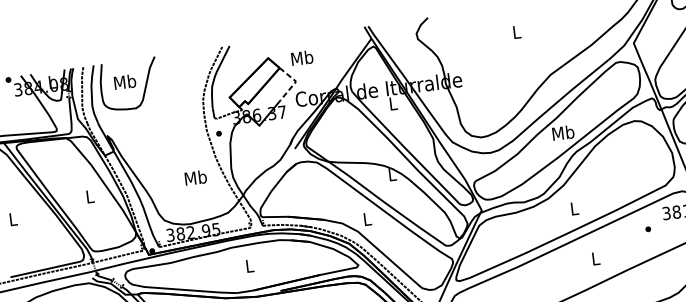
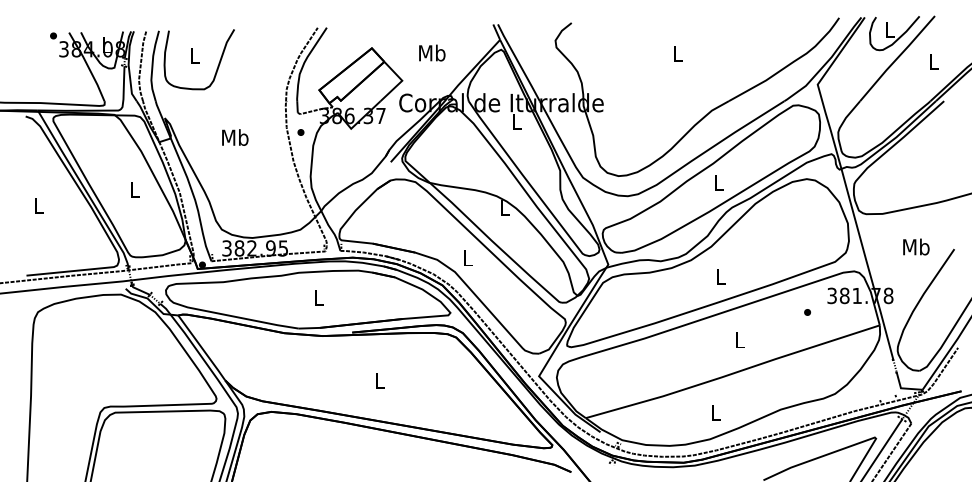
text: (302, 57) -> (432, 52), moved
text: (124, 81) -> (194, 55), Mb -> L
line: (295, 82) -> (401, 81), dashed -> solid
text: (563, 132) -> (718, 182), Mb -> L
text: (196, 177) -> (235, 137), moved

